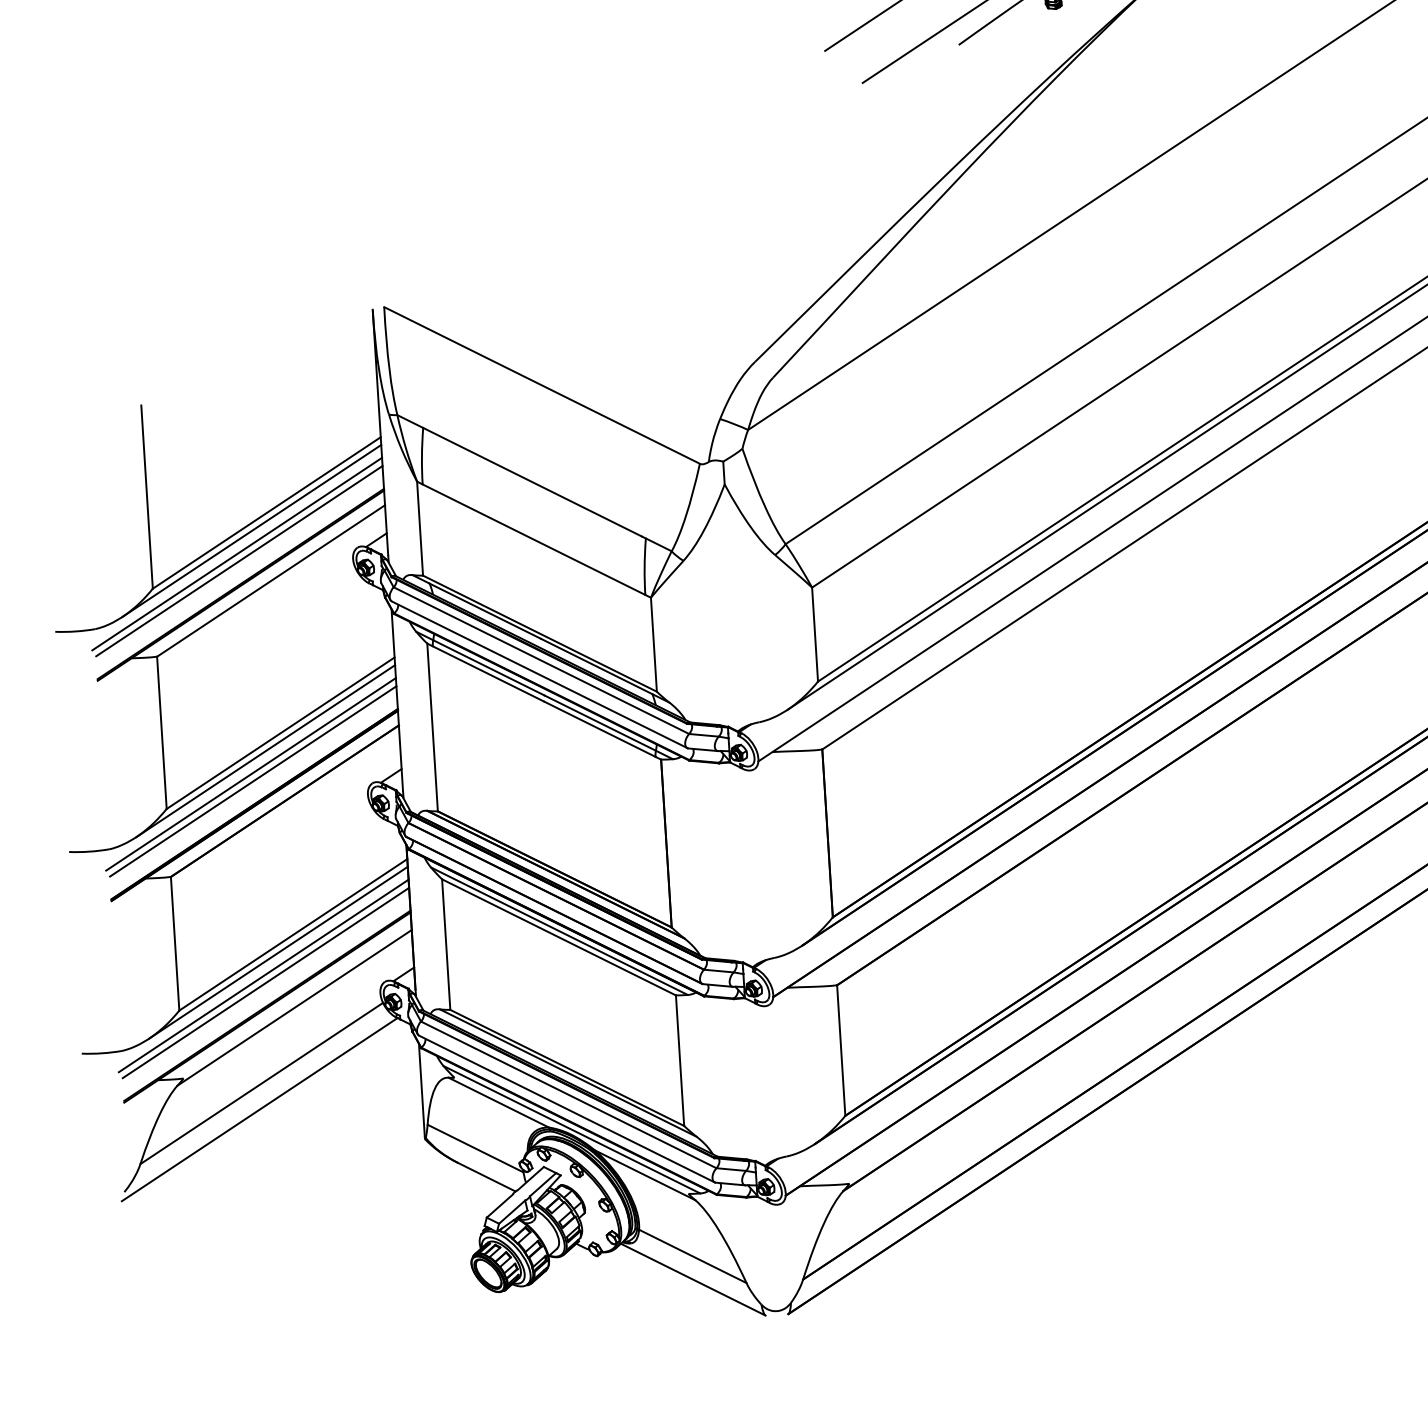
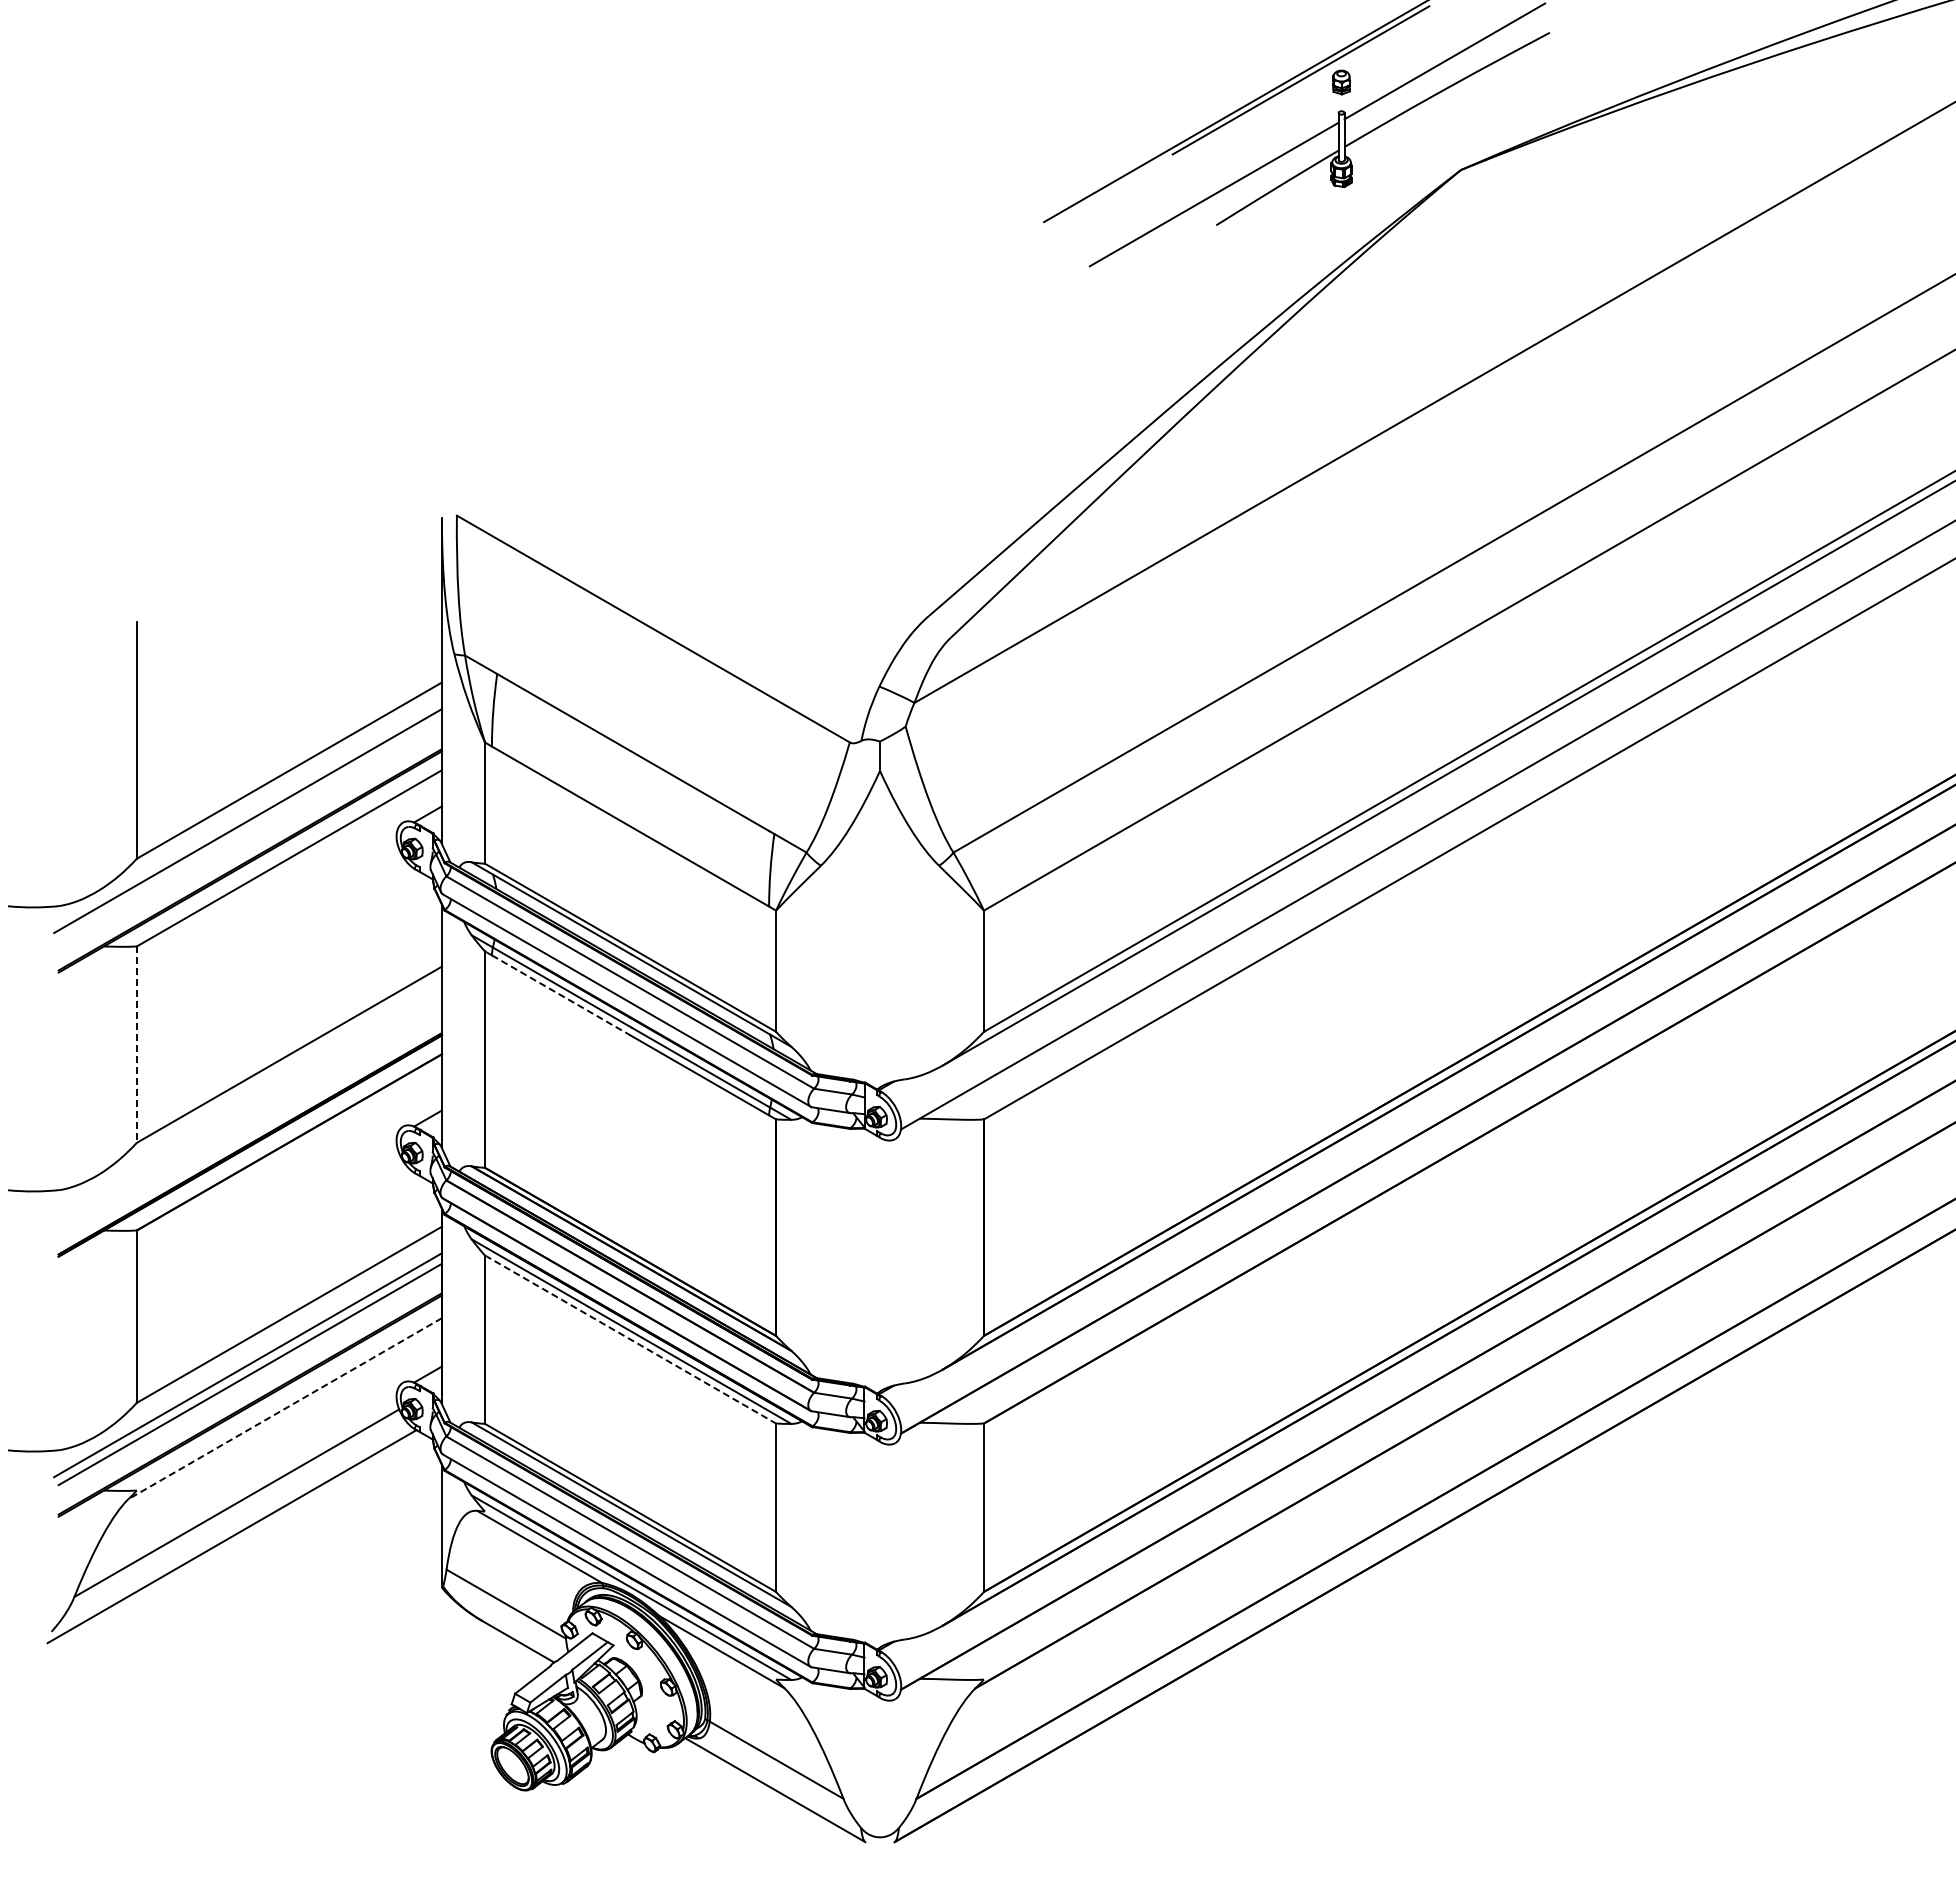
line: (251, 530) -> (268, 792), removed
line: (238, 560) -> (249, 829), removed
line: (488, 674) -> (561, 995), solid -> dashed
line: (161, 733) -> (136, 1045), solid -> dashed
line: (265, 751) -> (268, 1076), removed
line: (250, 774) -> (247, 1105), removed
line: (252, 781) -> (249, 1114), removed
line: (558, 937) -> (630, 1339), solid -> dashed
line: (278, 952) -> (268, 1336), removed
line: (294, 1007) -> (284, 1408), solid -> dashed

